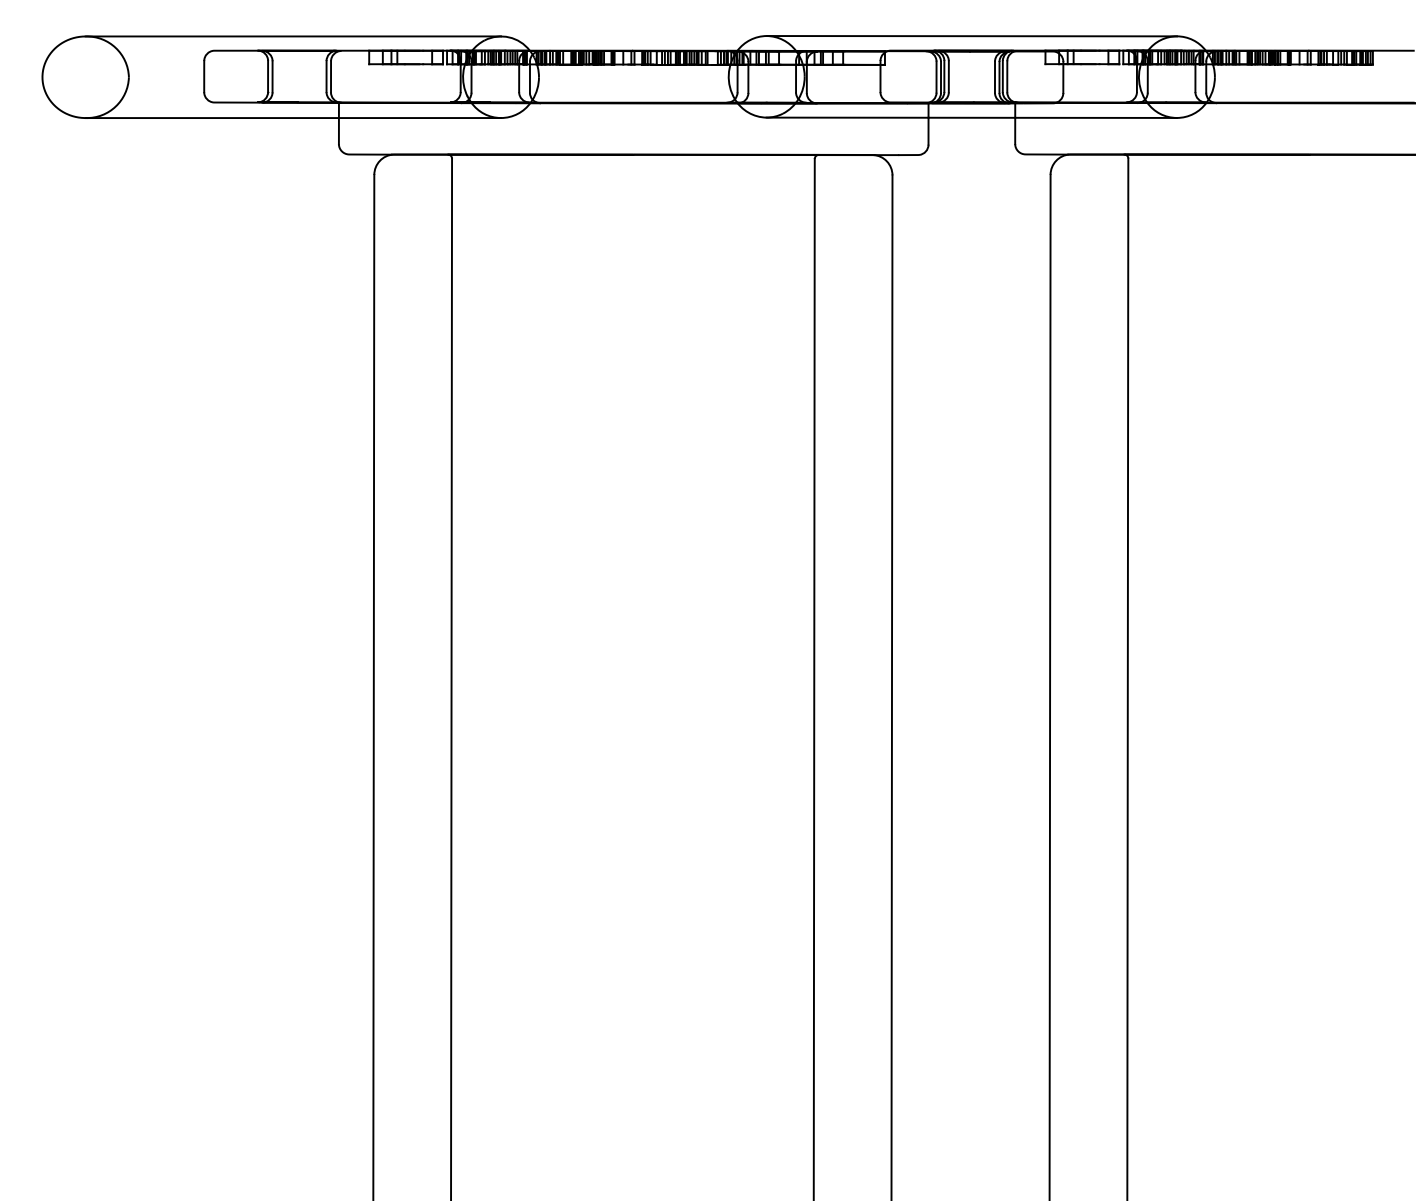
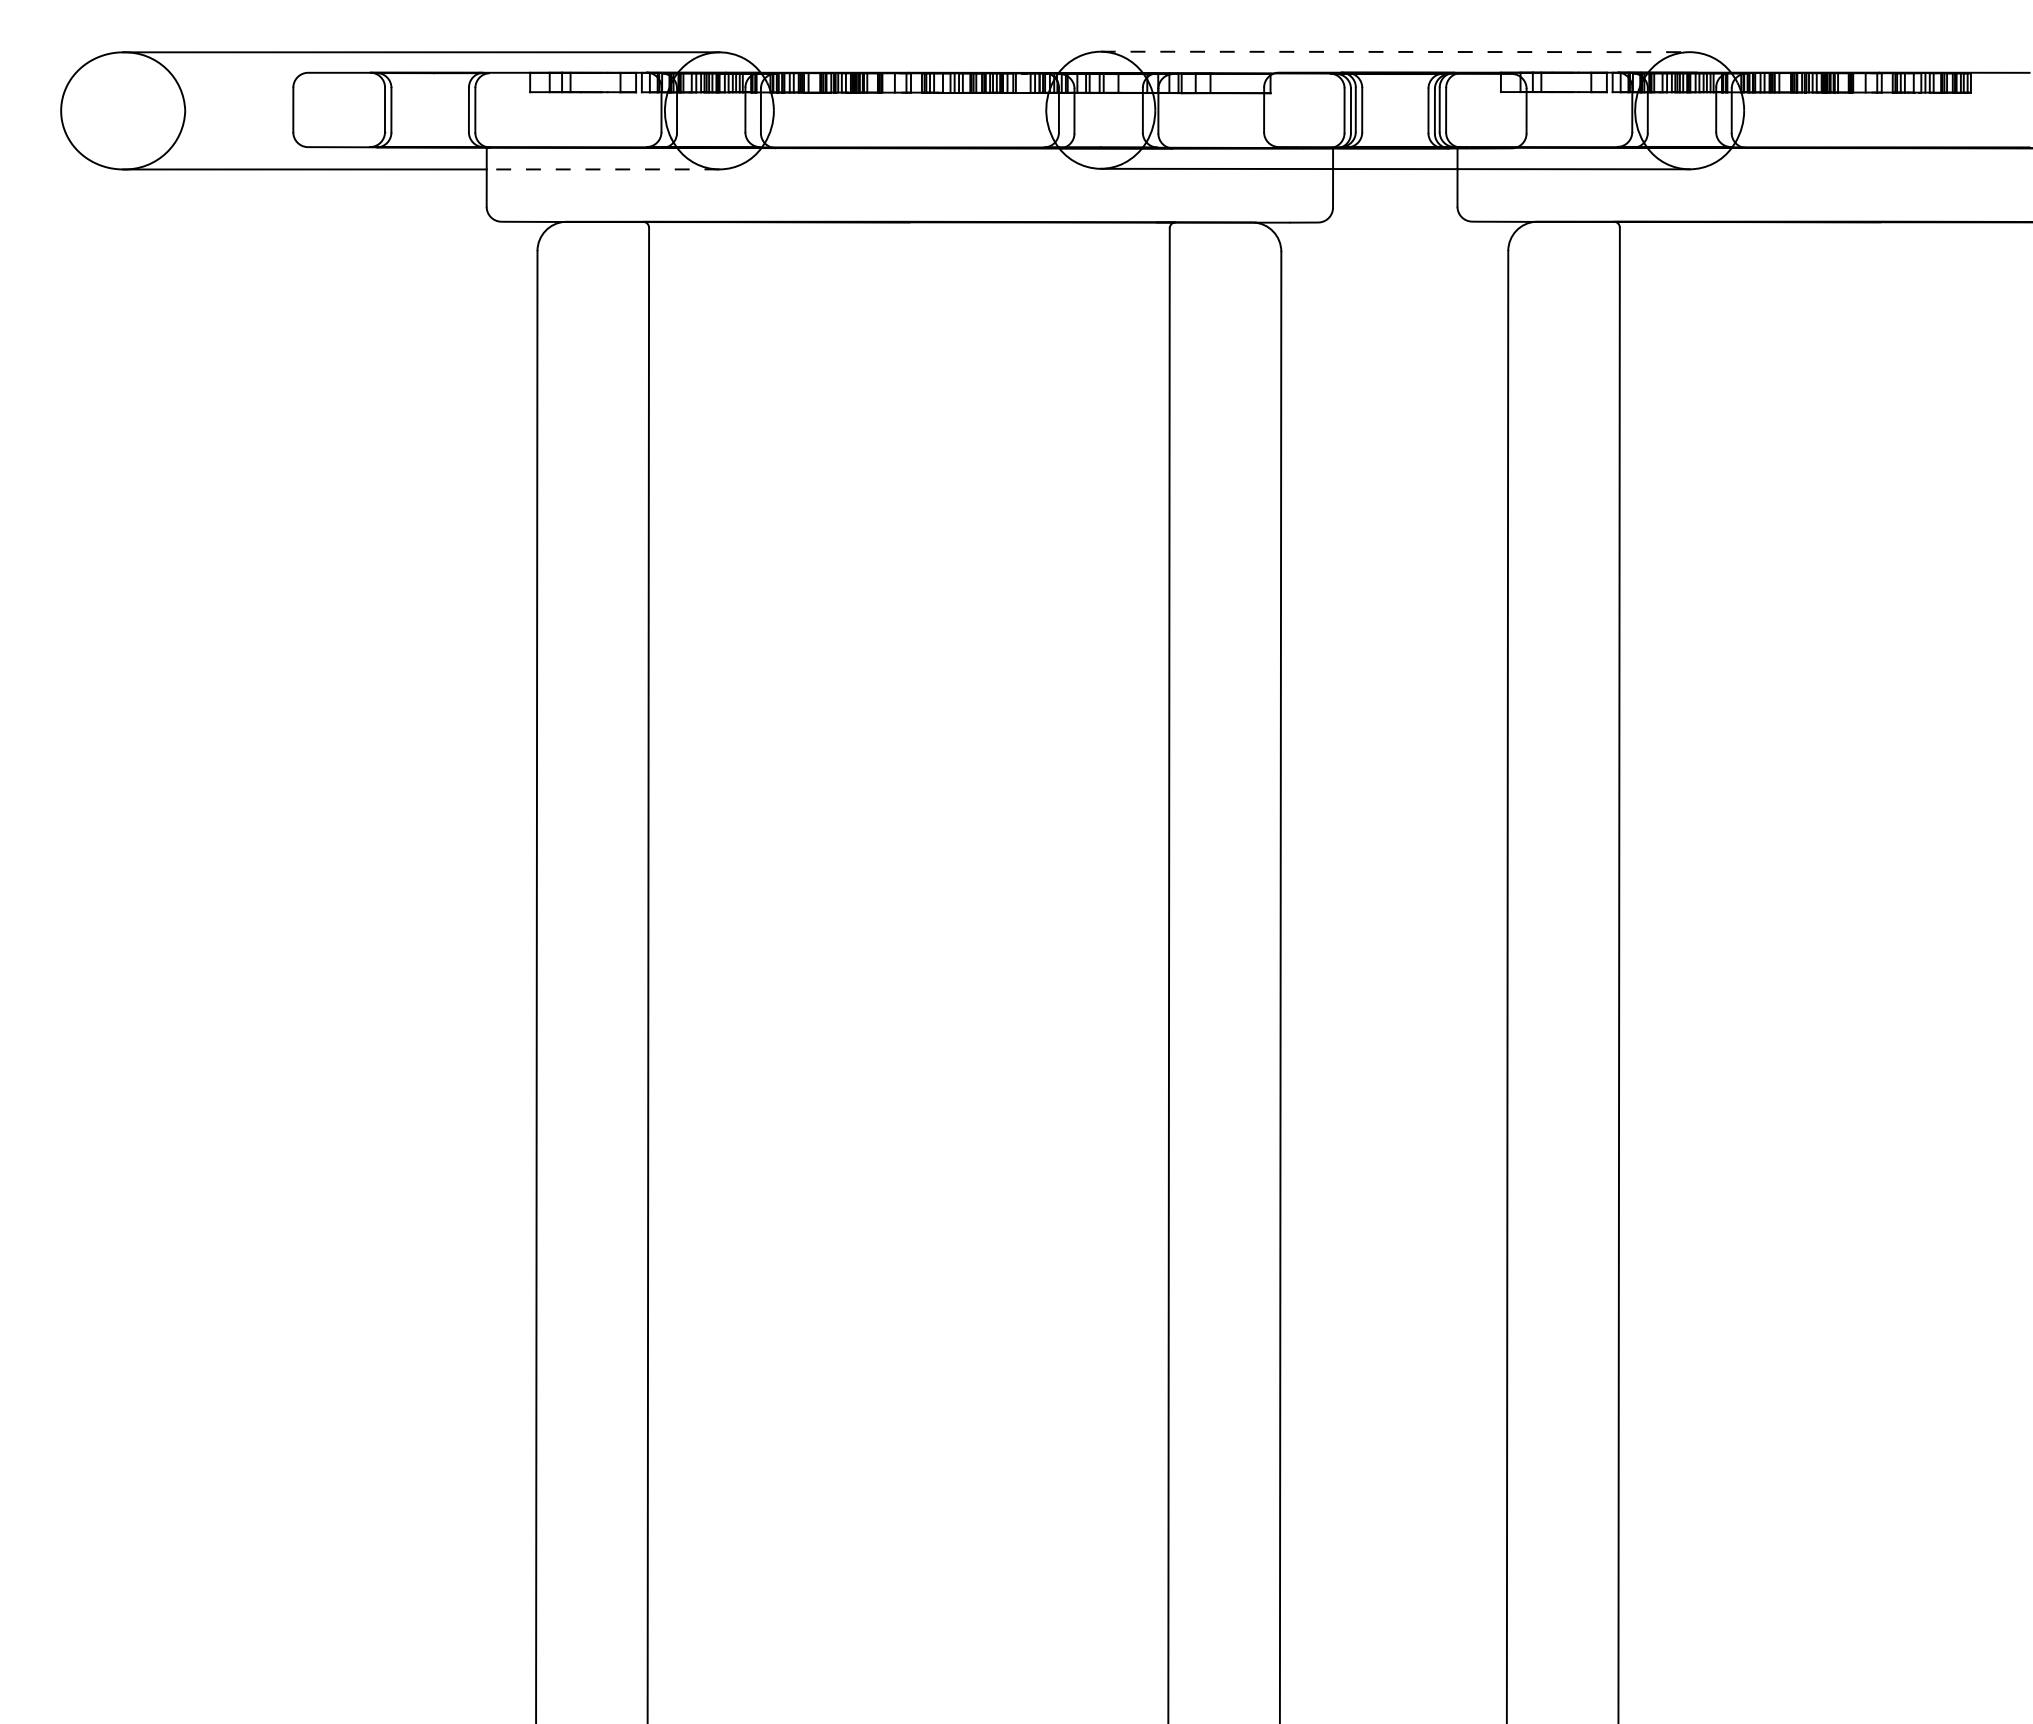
line: (972, 36) -> (1396, 52), solid -> dashed
line: (419, 118) -> (602, 170), solid -> dashed

